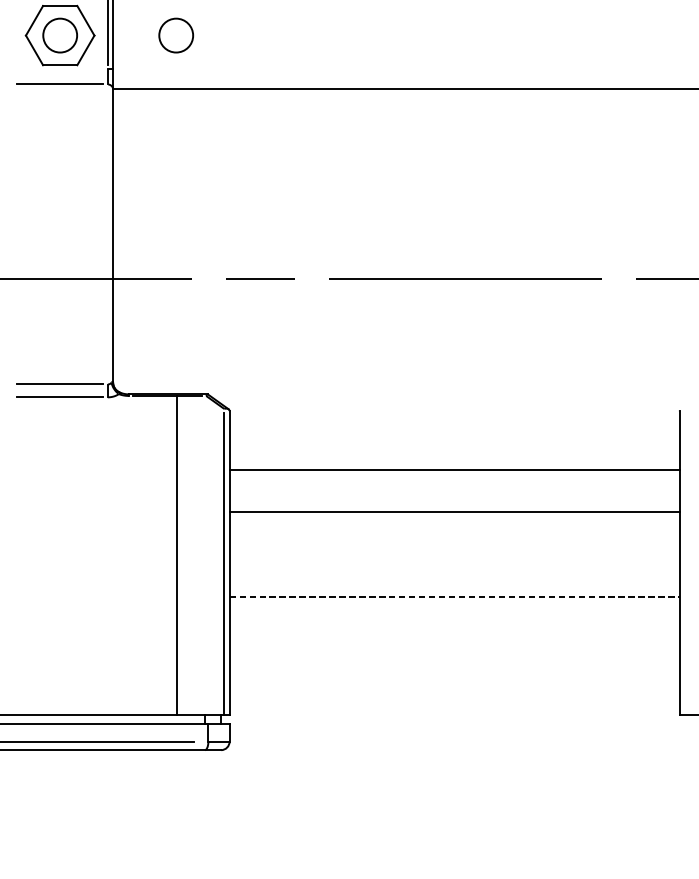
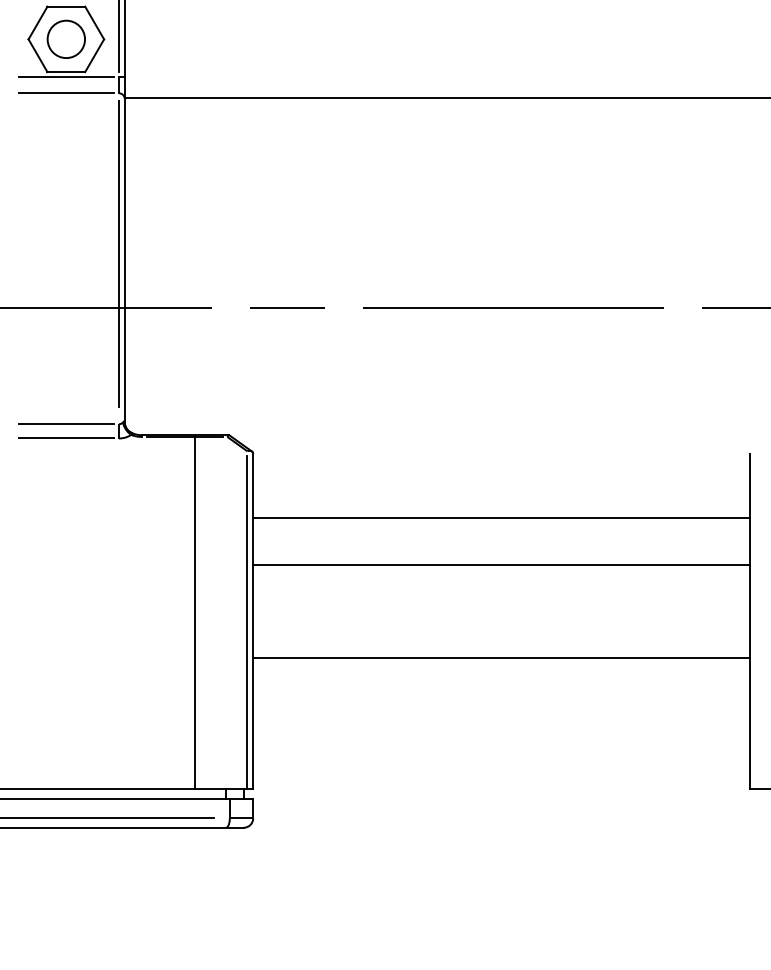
circle: (175, 34) -> (193, 38), removed
line: (60, 69) -> (66, 76), added
line: (107, 229) -> (118, 253), added
line: (454, 596) -> (501, 658), dashed -> solid

